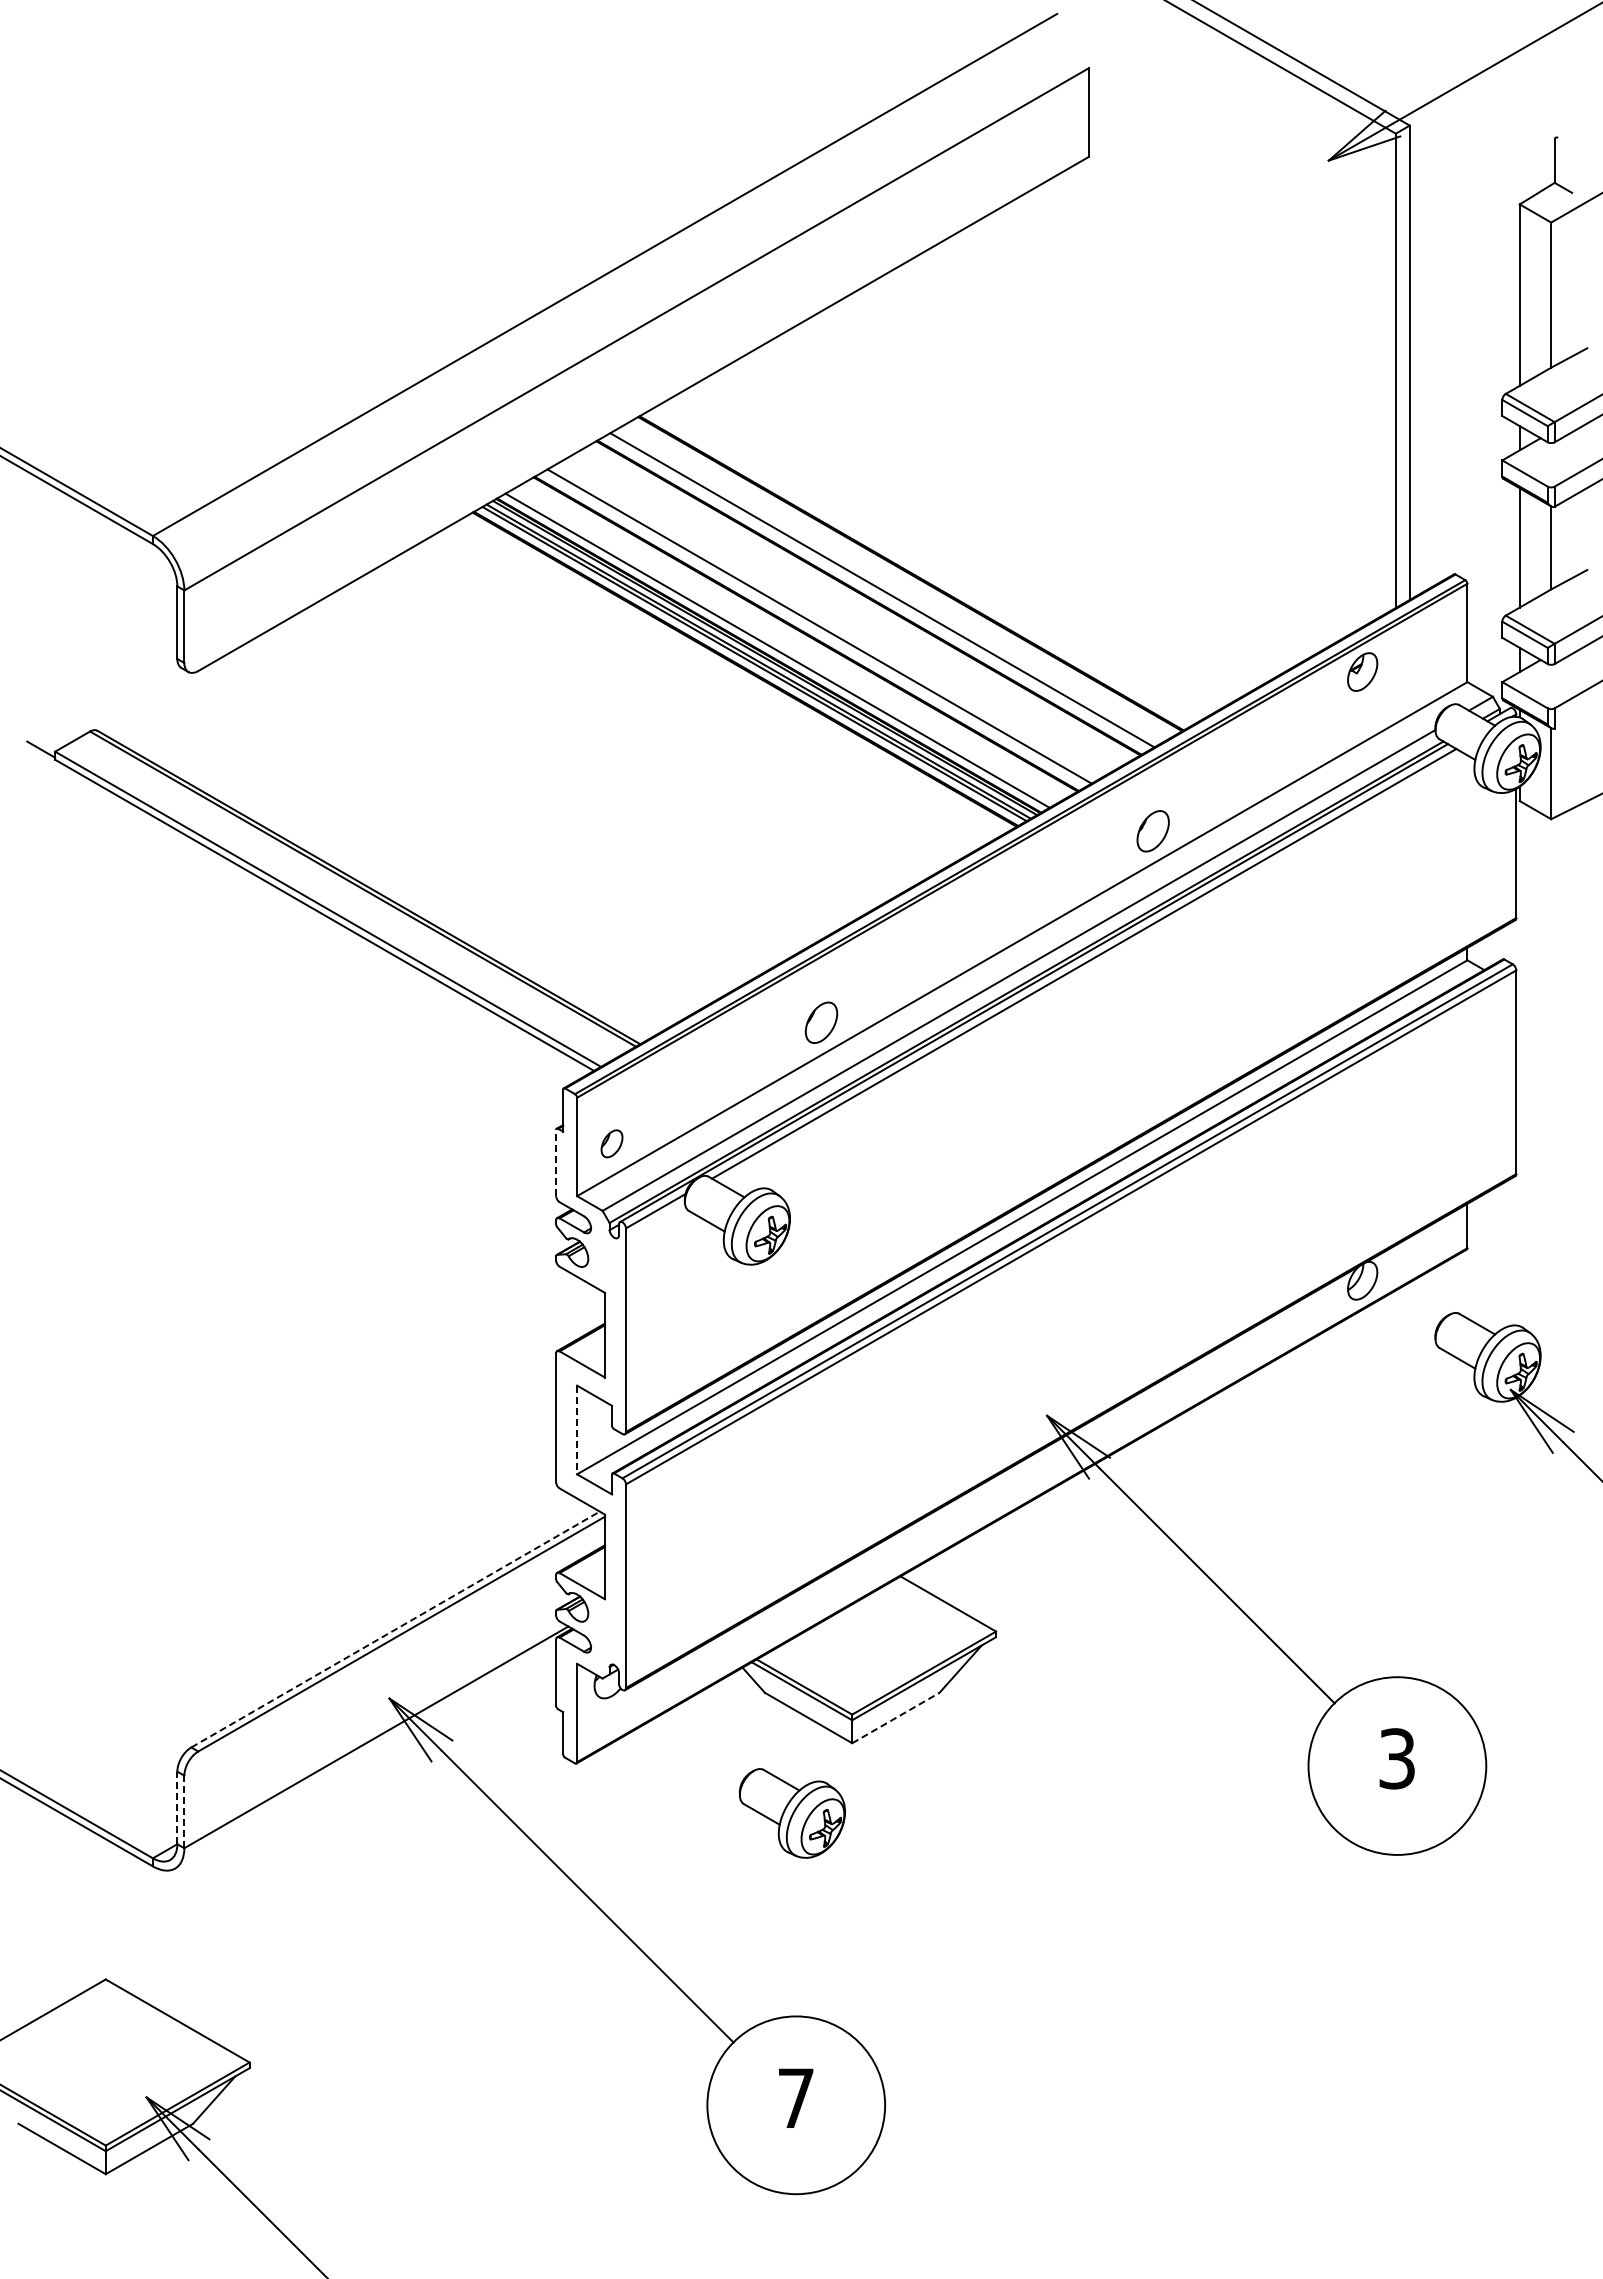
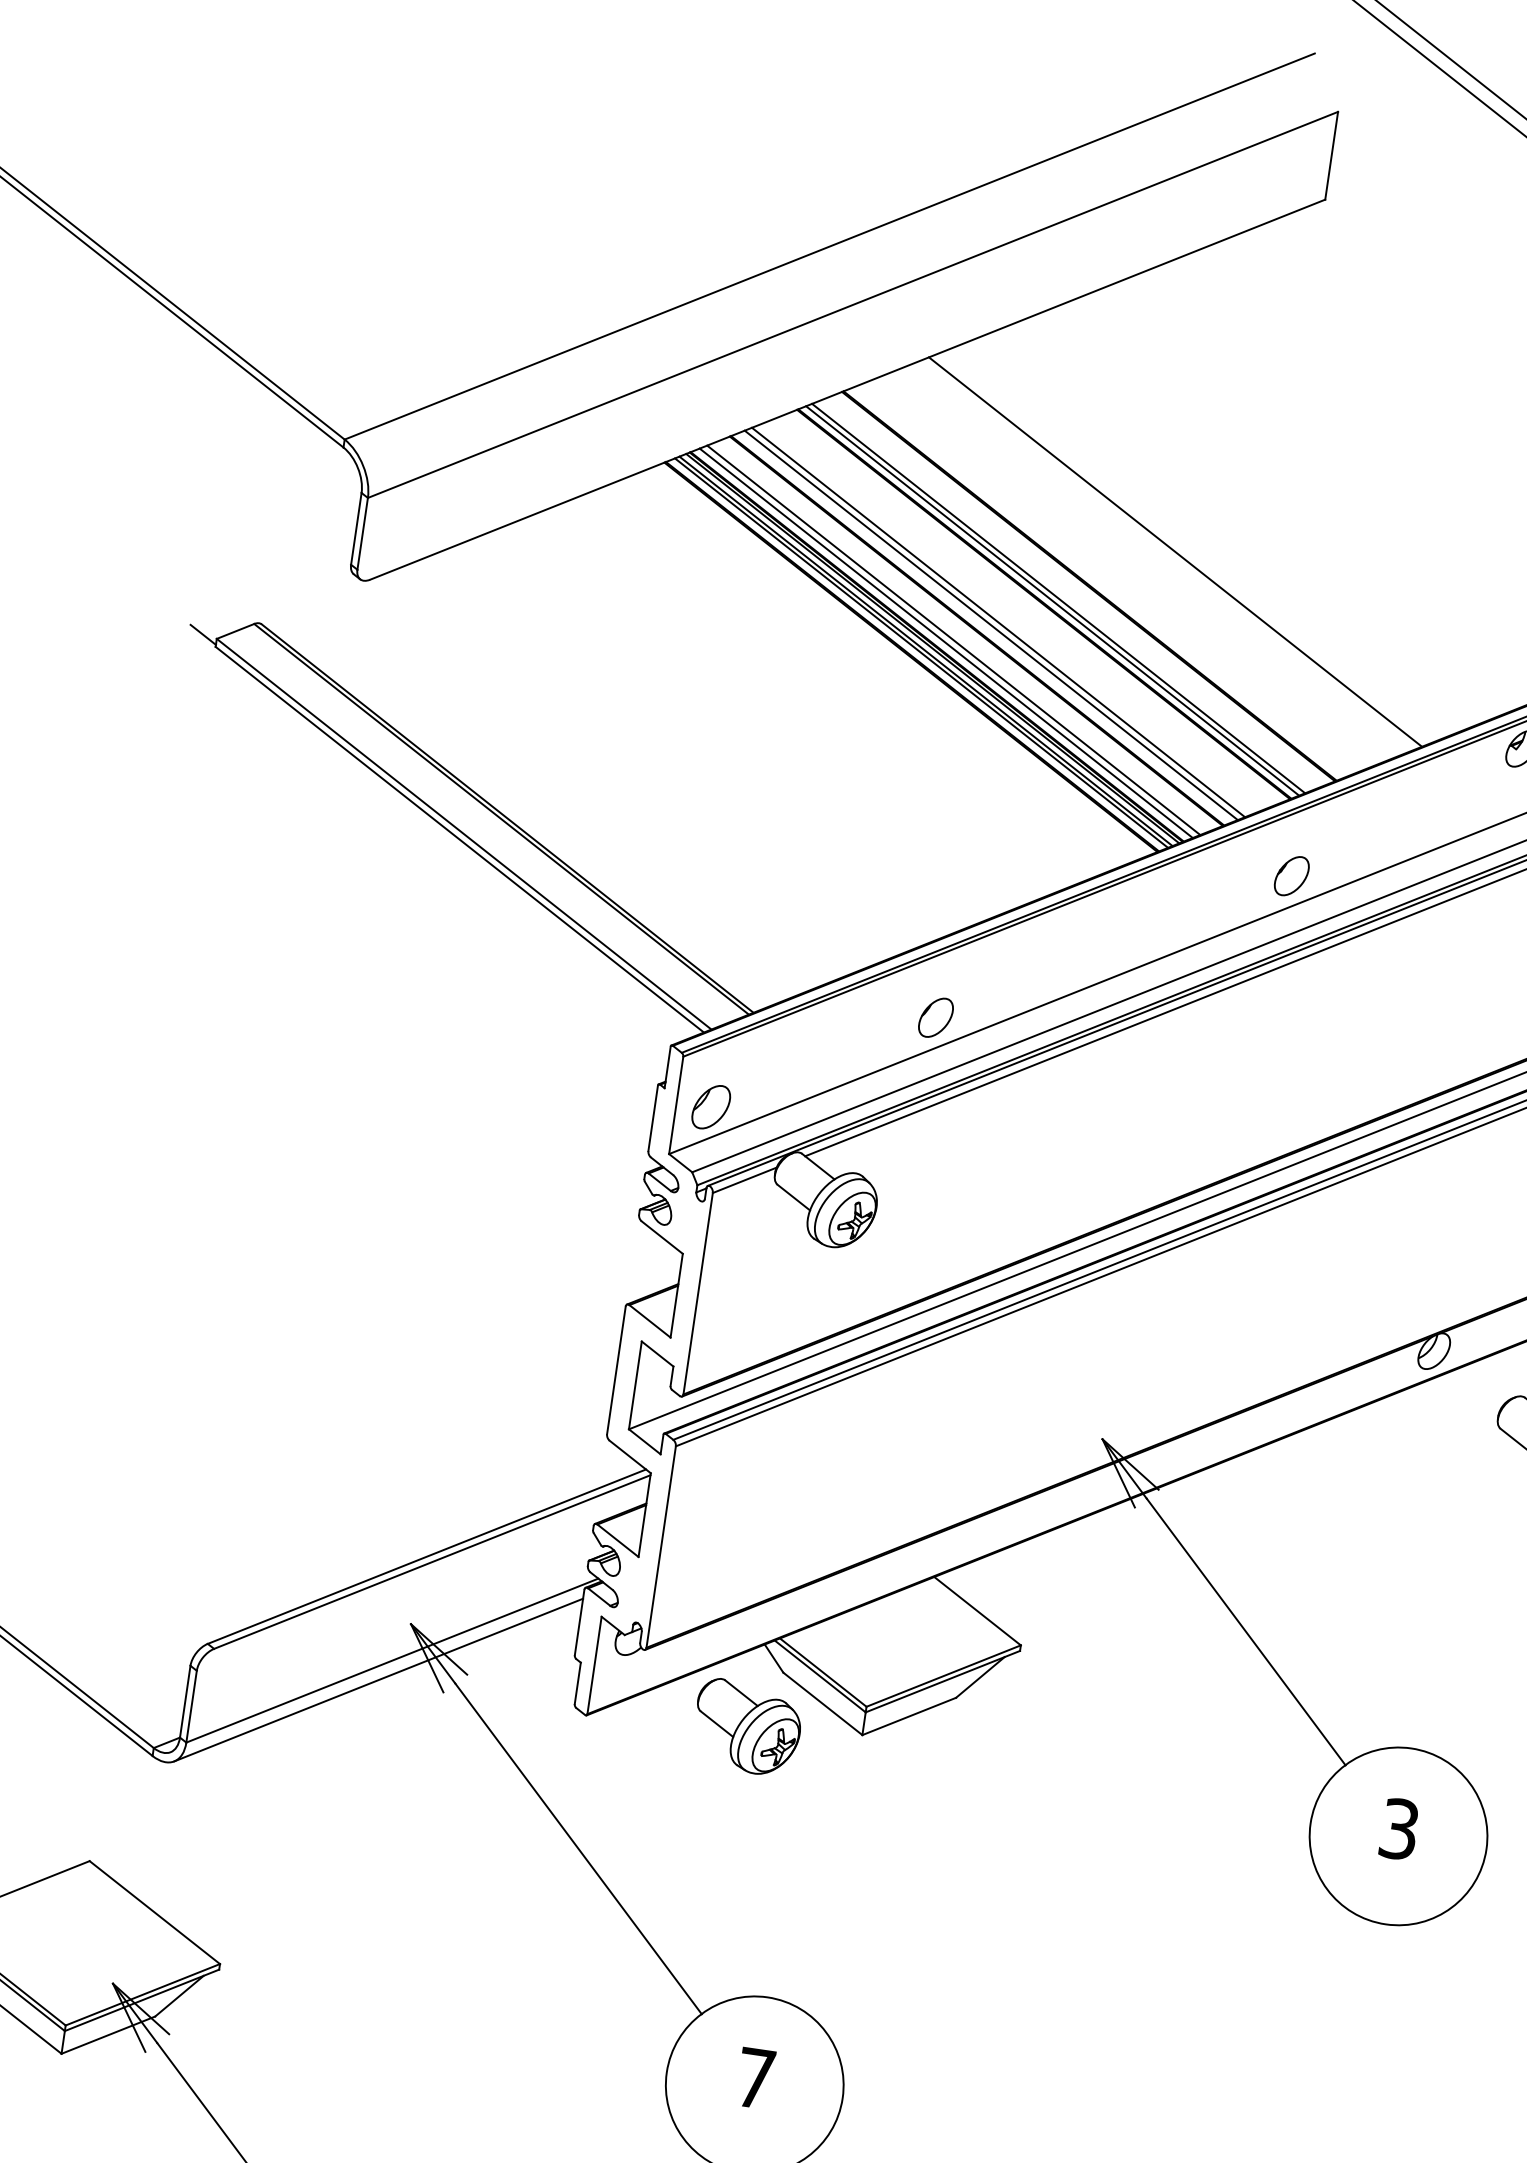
line: (991, 527) -> (1175, 552), added
line: (876, 593) -> (1052, 600), added
line: (826, 622) -> (998, 622), added
line: (784, 646) -> (953, 640), added
part: (611, 1143) -> (710, 1106), size x1.67
line: (556, 1162) -> (653, 1117), dashed -> solid
line: (577, 1430) -> (635, 1385), dashed -> solid
line: (395, 1629) -> (426, 1556), dashed -> solid
line: (896, 1717) -> (909, 1716), dashed -> solid
line: (365, 1758) -> (378, 1679), added
line: (177, 1807) -> (185, 1701), dashed -> solid
line: (184, 1811) -> (191, 1706), dashed -> solid
part: (791, 1813) -> (746, 1727), moved

